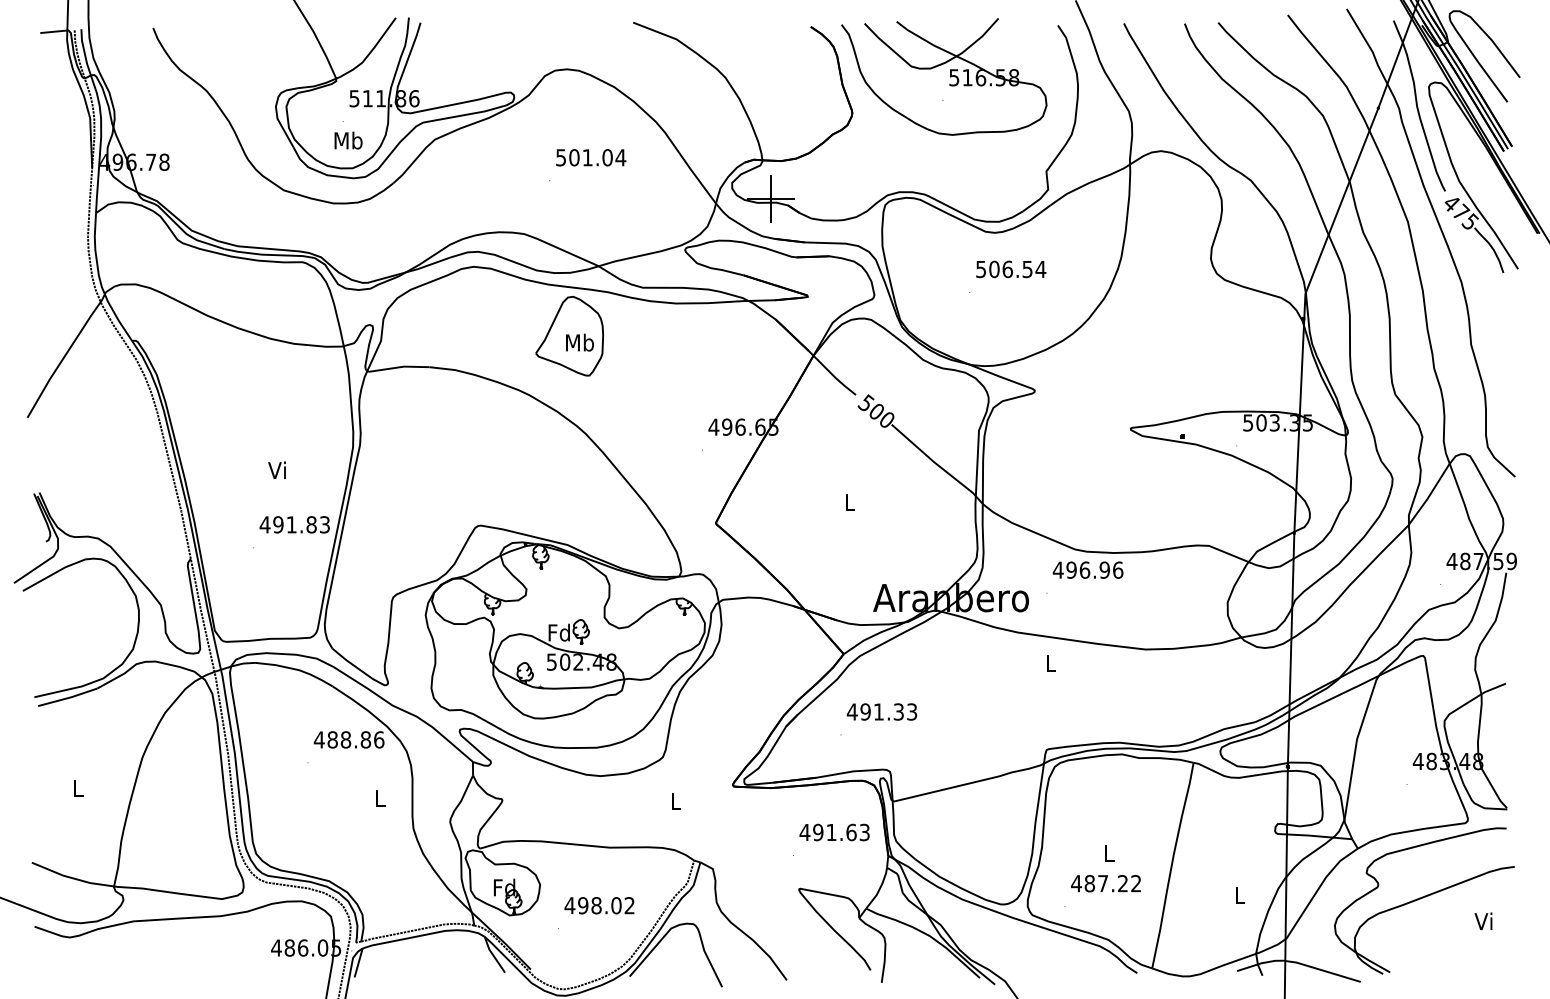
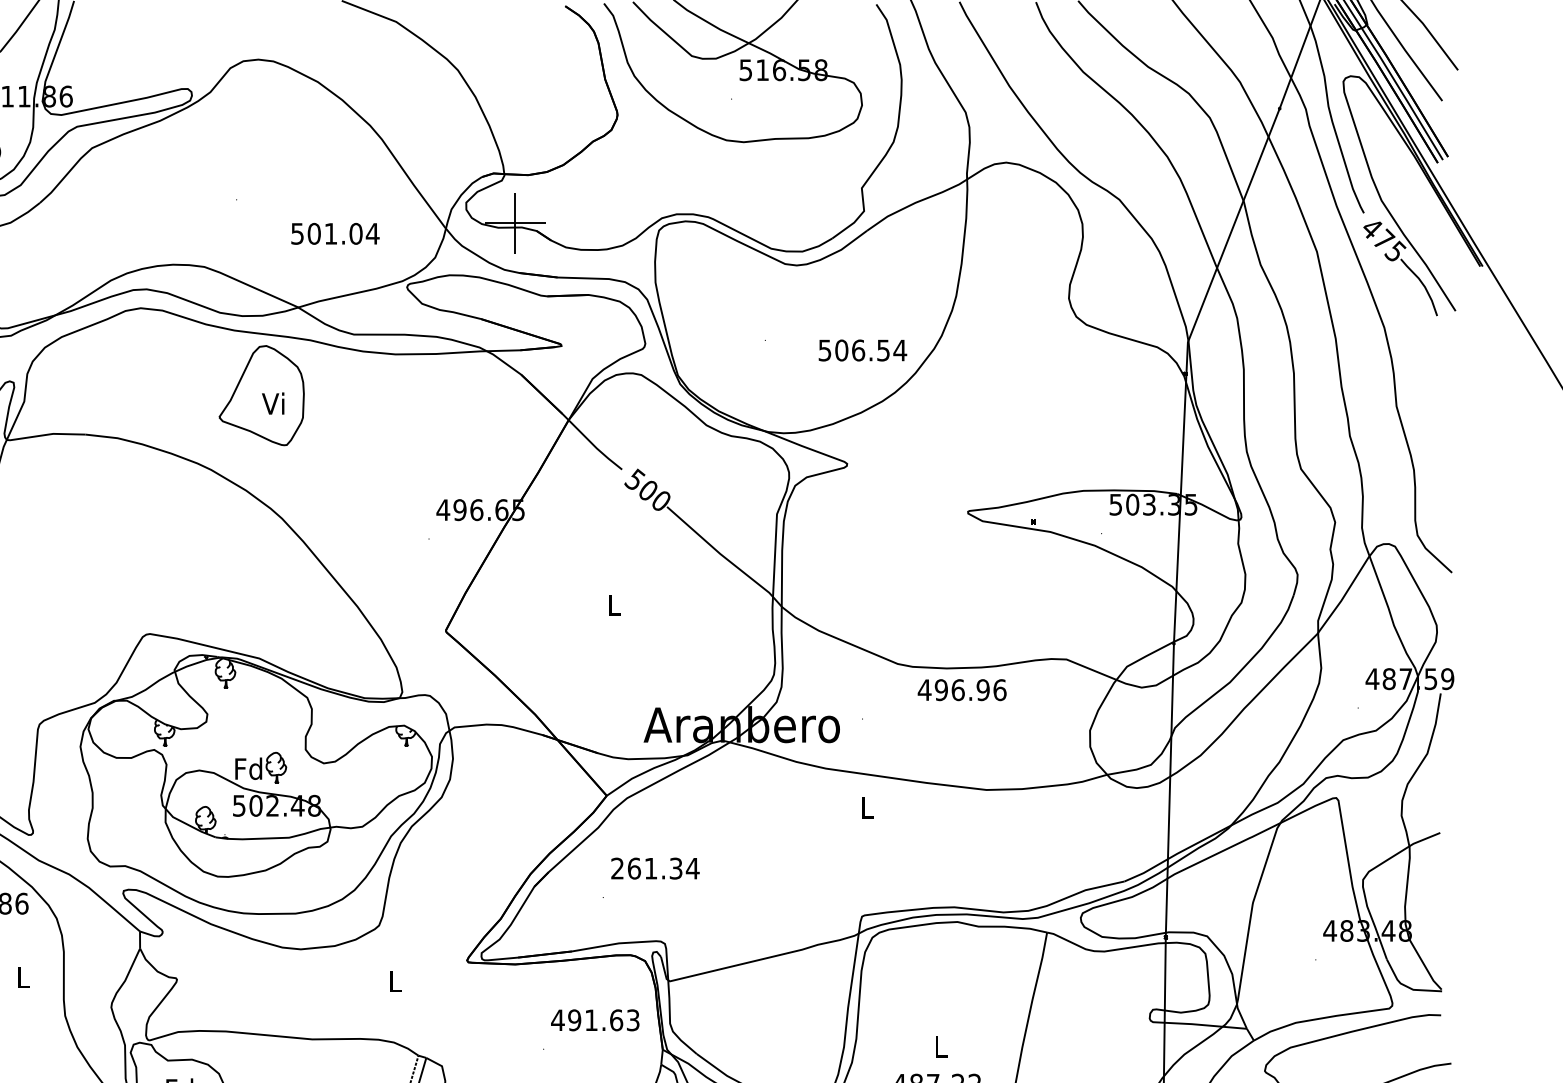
text: (591, 157) -> (335, 233), moved
text: (1011, 269) -> (863, 350), moved
text: (579, 342) -> (274, 403), Mb -> Vi
text: (1087, 569) -> (961, 689), moved
text: (881, 711) -> (654, 867), 491.33 -> 261.34

